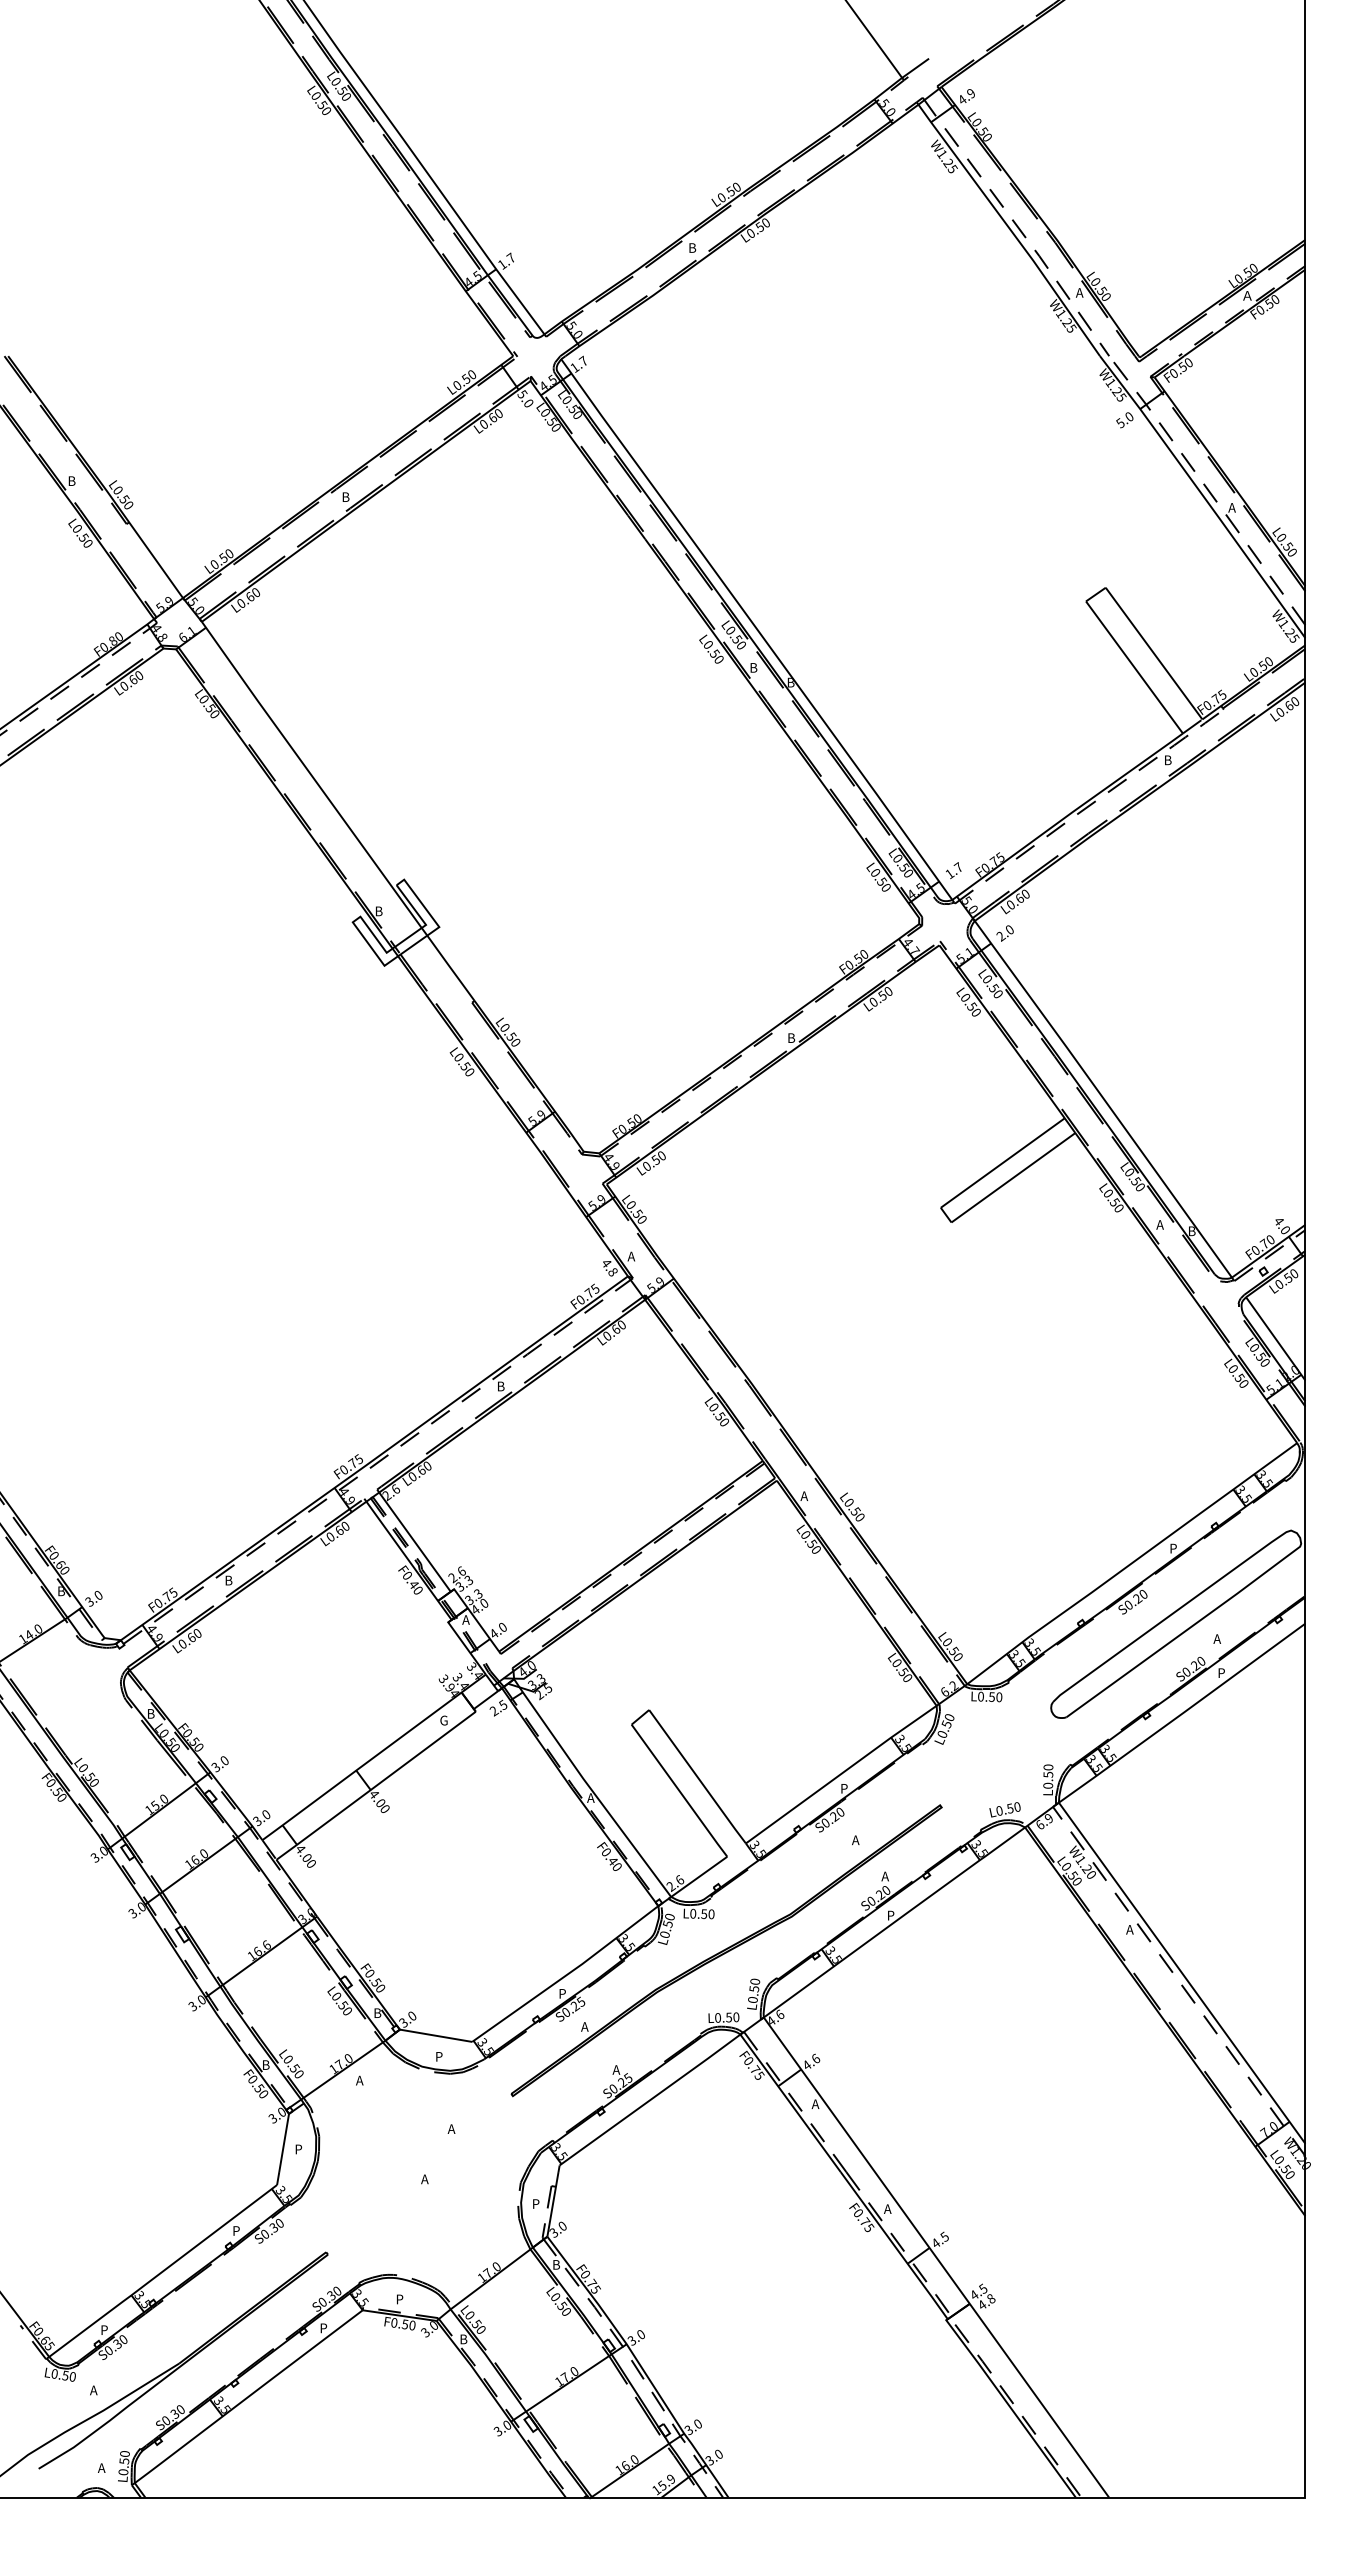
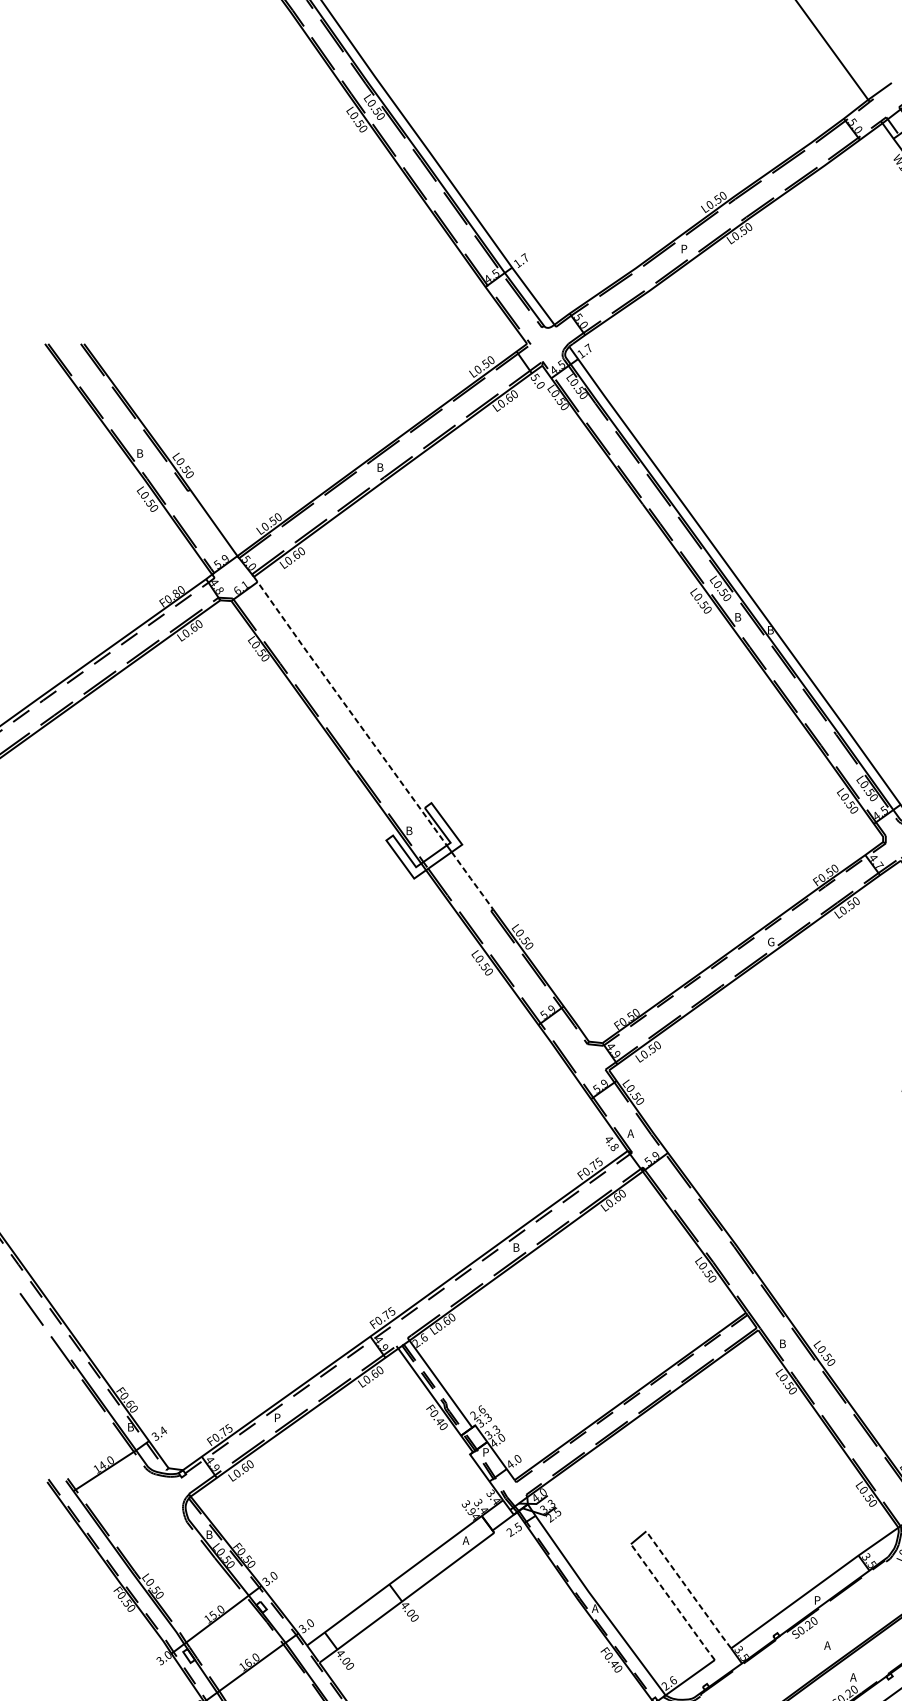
text: (693, 248) -> (685, 249), B -> P
line: (310, 774) -> (349, 710), solid -> dashed
line: (450, 968) -> (472, 880), solid -> dashed
text: (791, 1038) -> (771, 942), B -> G
text: (804, 1495) -> (782, 1343), A -> B
text: (229, 1581) -> (278, 1418), B -> P
text: (98, 1594) -> (163, 1430), 3.0 -> 3.4
text: (465, 1619) -> (485, 1451), A -> P
text: (443, 1720) -> (465, 1540), G -> A
line: (697, 1776) -> (688, 1589), solid -> dashed
line: (679, 1790) -> (672, 1601), solid -> dashed

